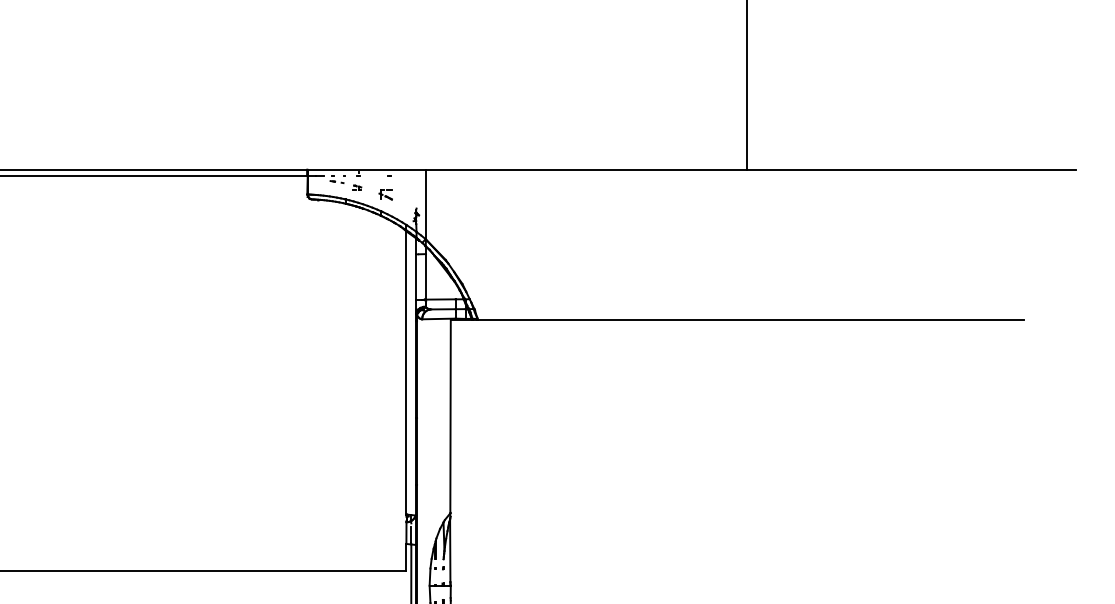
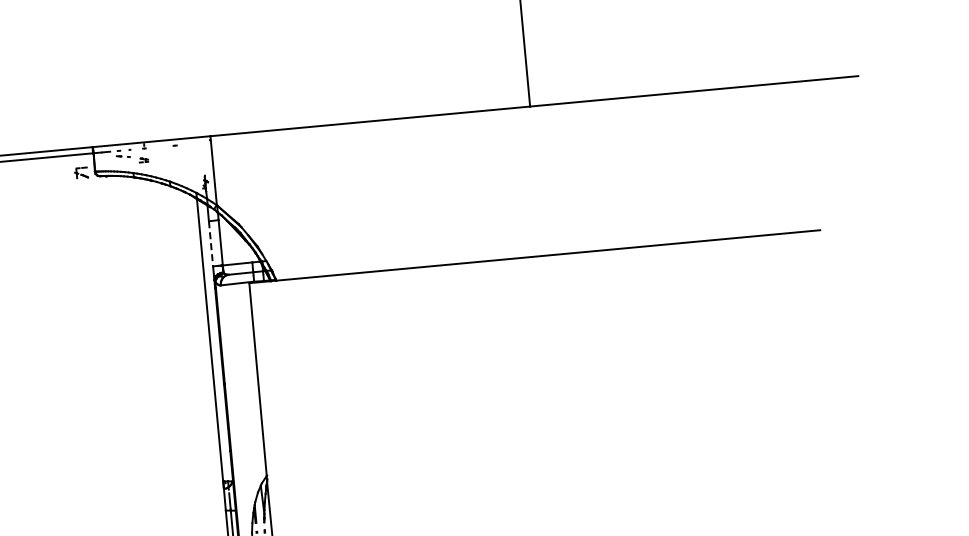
part: (385, 194) -> (81, 173), moved
line: (416, 277) -> (211, 244), solid -> dashed

